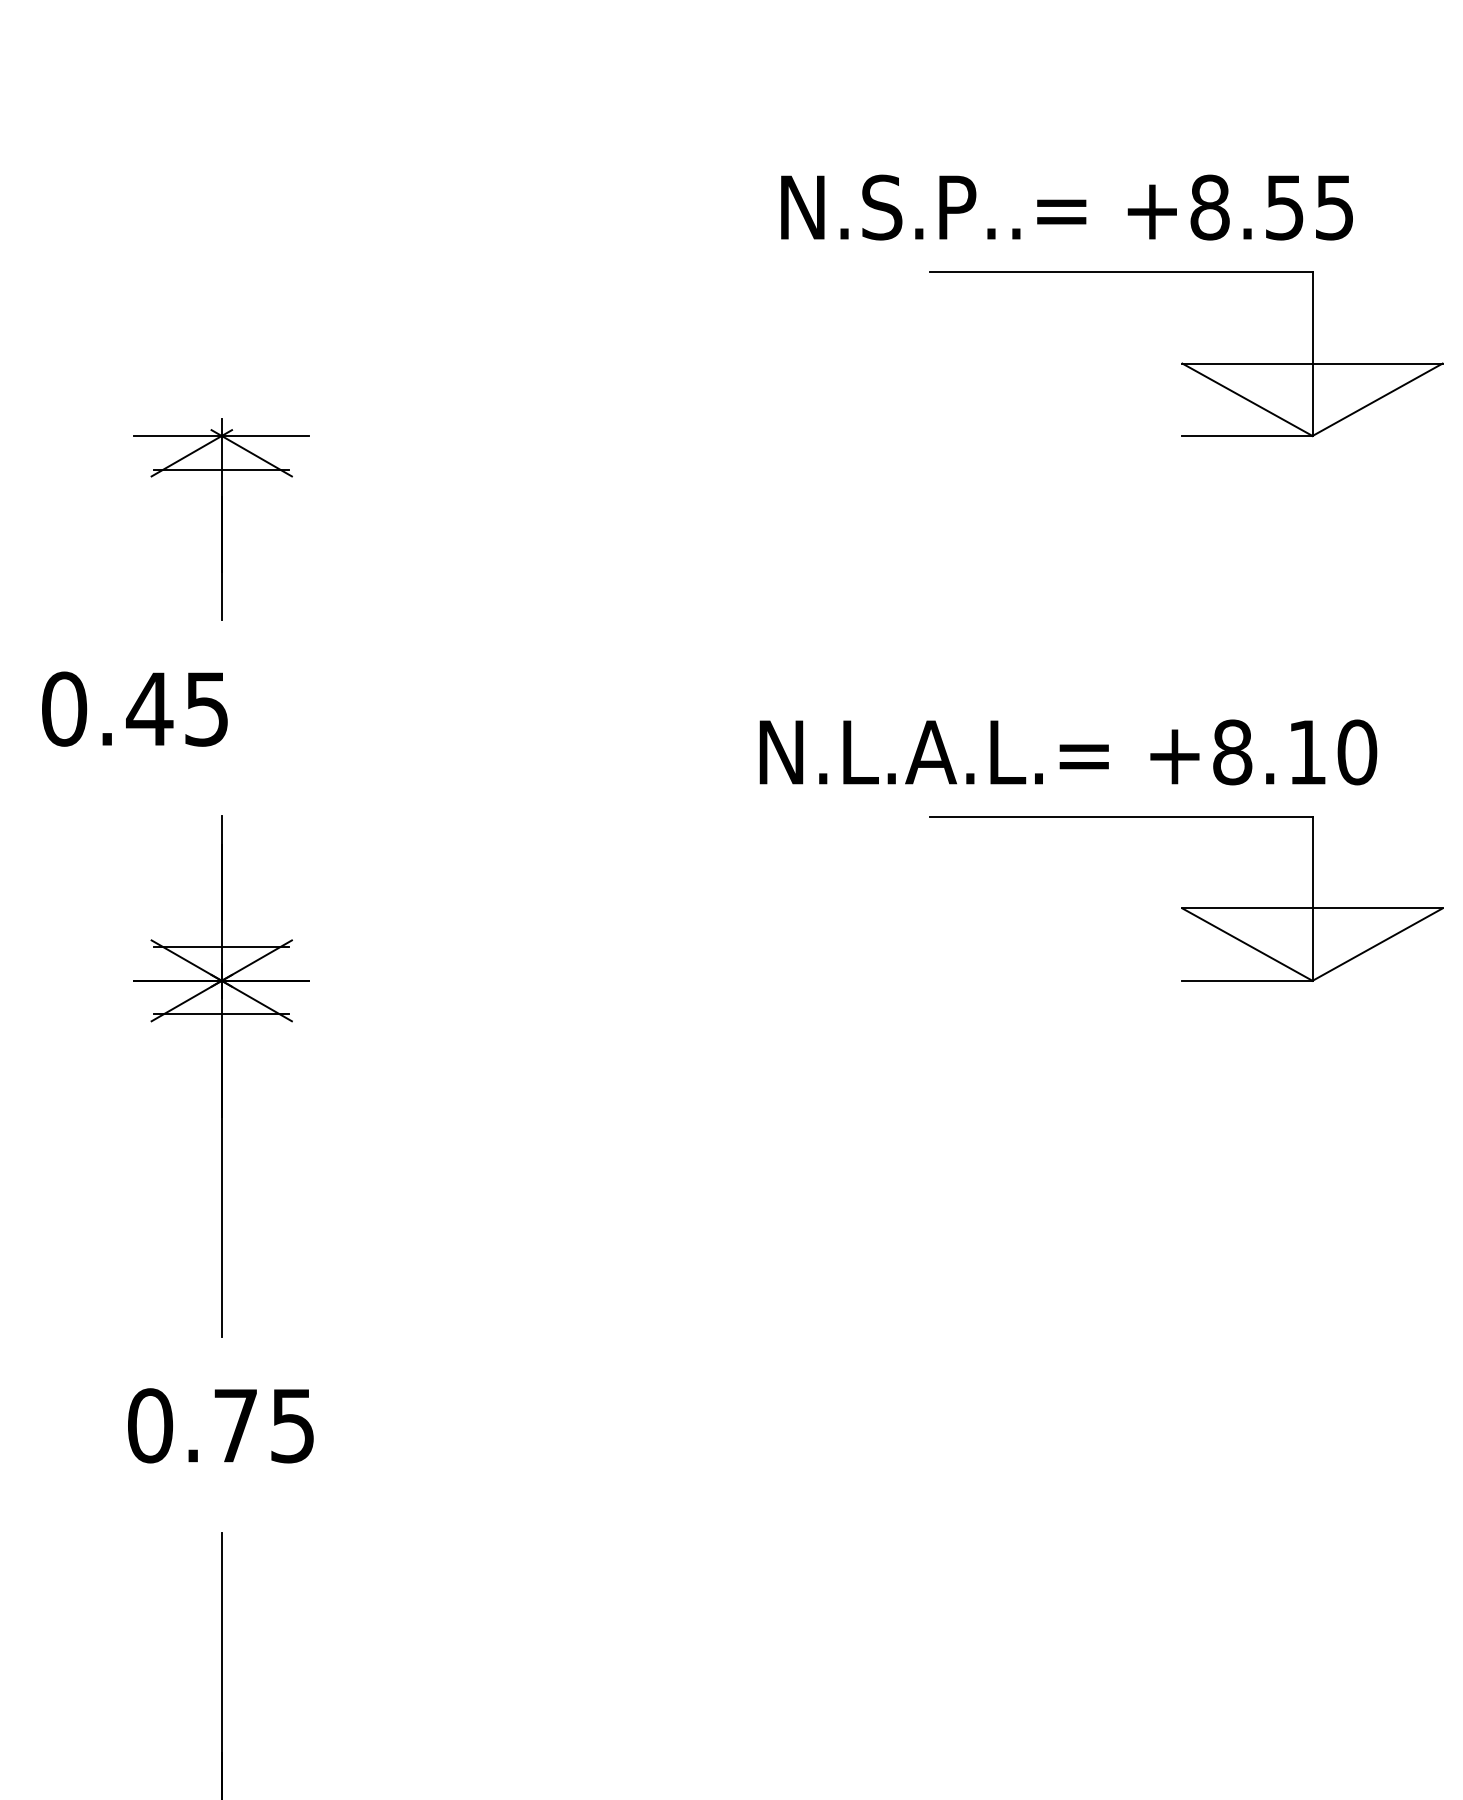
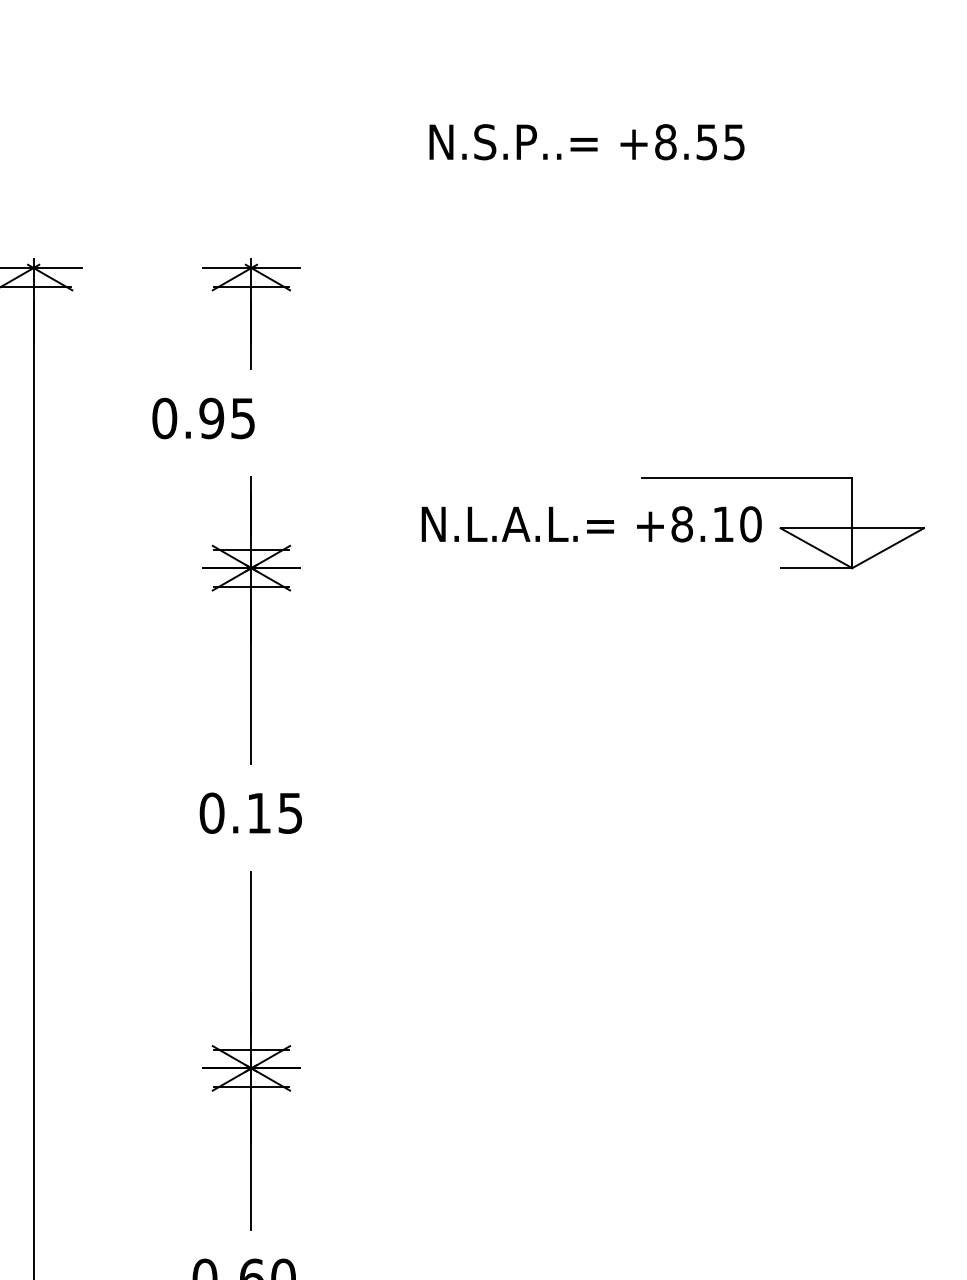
text: (1066, 208) -> (586, 142), moved
part: (1185, 355) -> (782, 223), removed
text: (149, 709) -> (211, 418), 0.45 -> 0.95
text: (1067, 752) -> (591, 524), moved
text: (234, 1426) -> (258, 813), 0.75 -> 0.15

